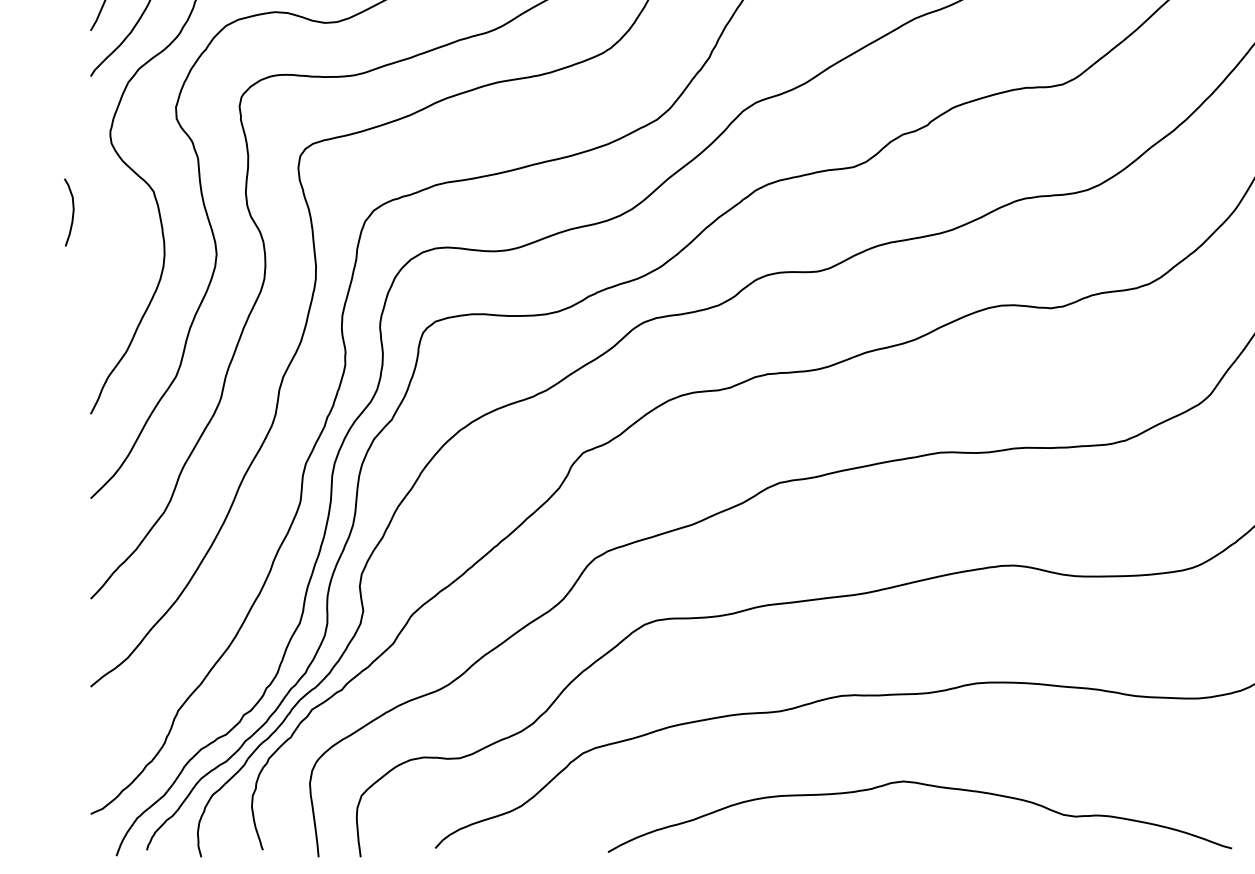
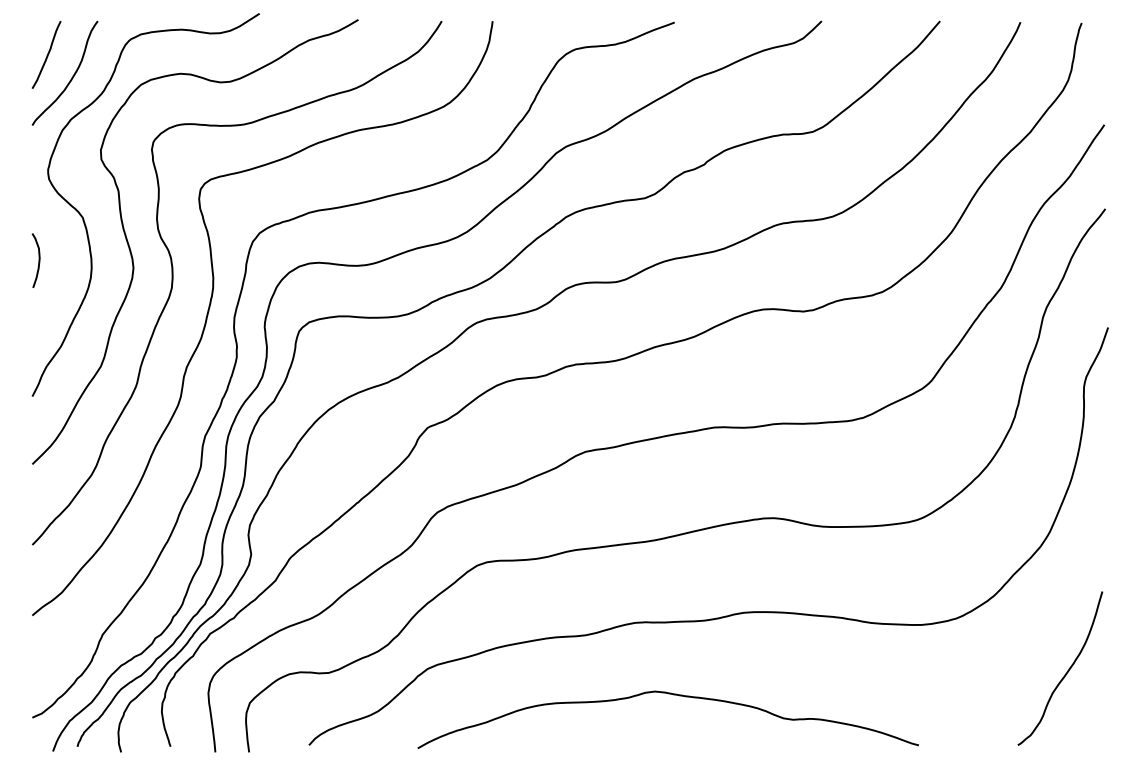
curve: (72, 212) -> (38, 260), moved
curve: (926, 786) -> (673, 695), moved

